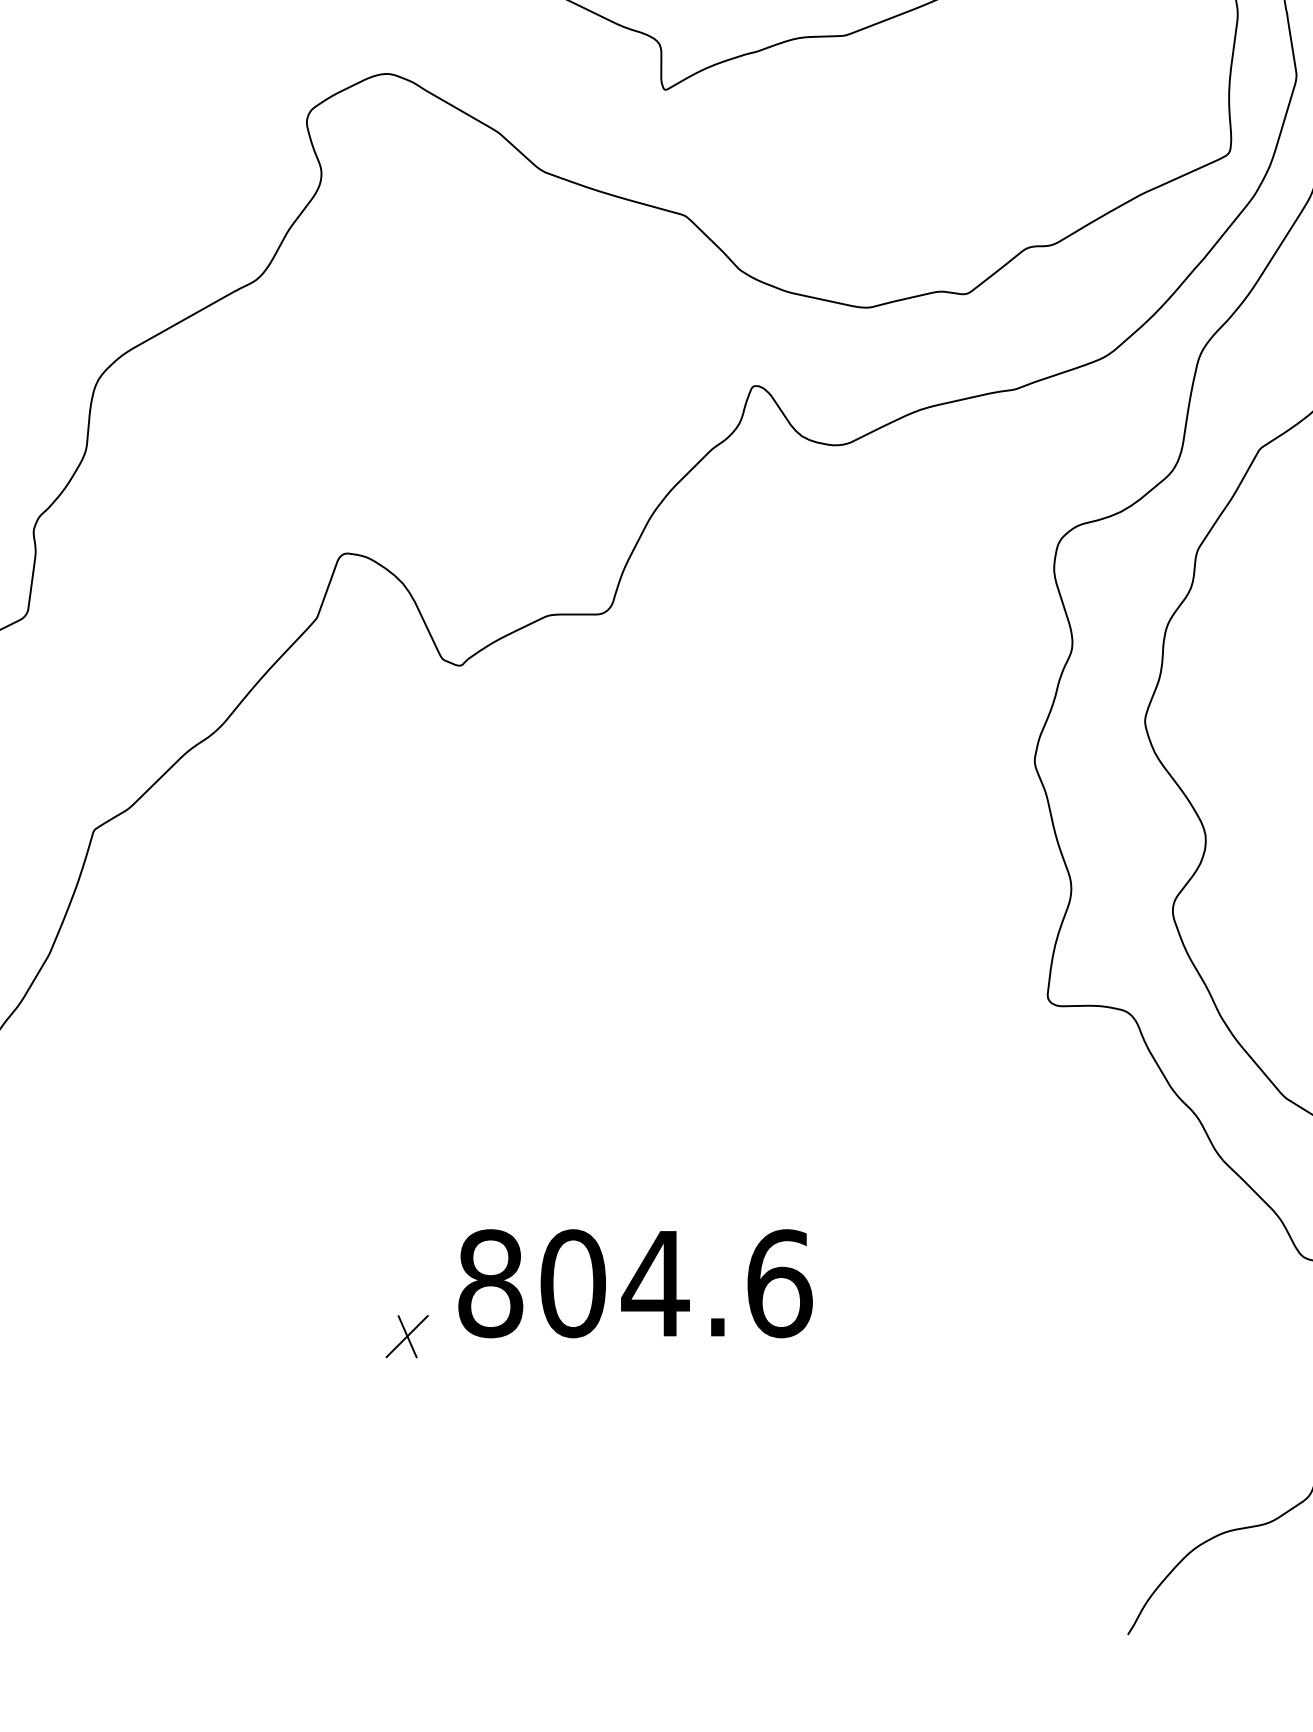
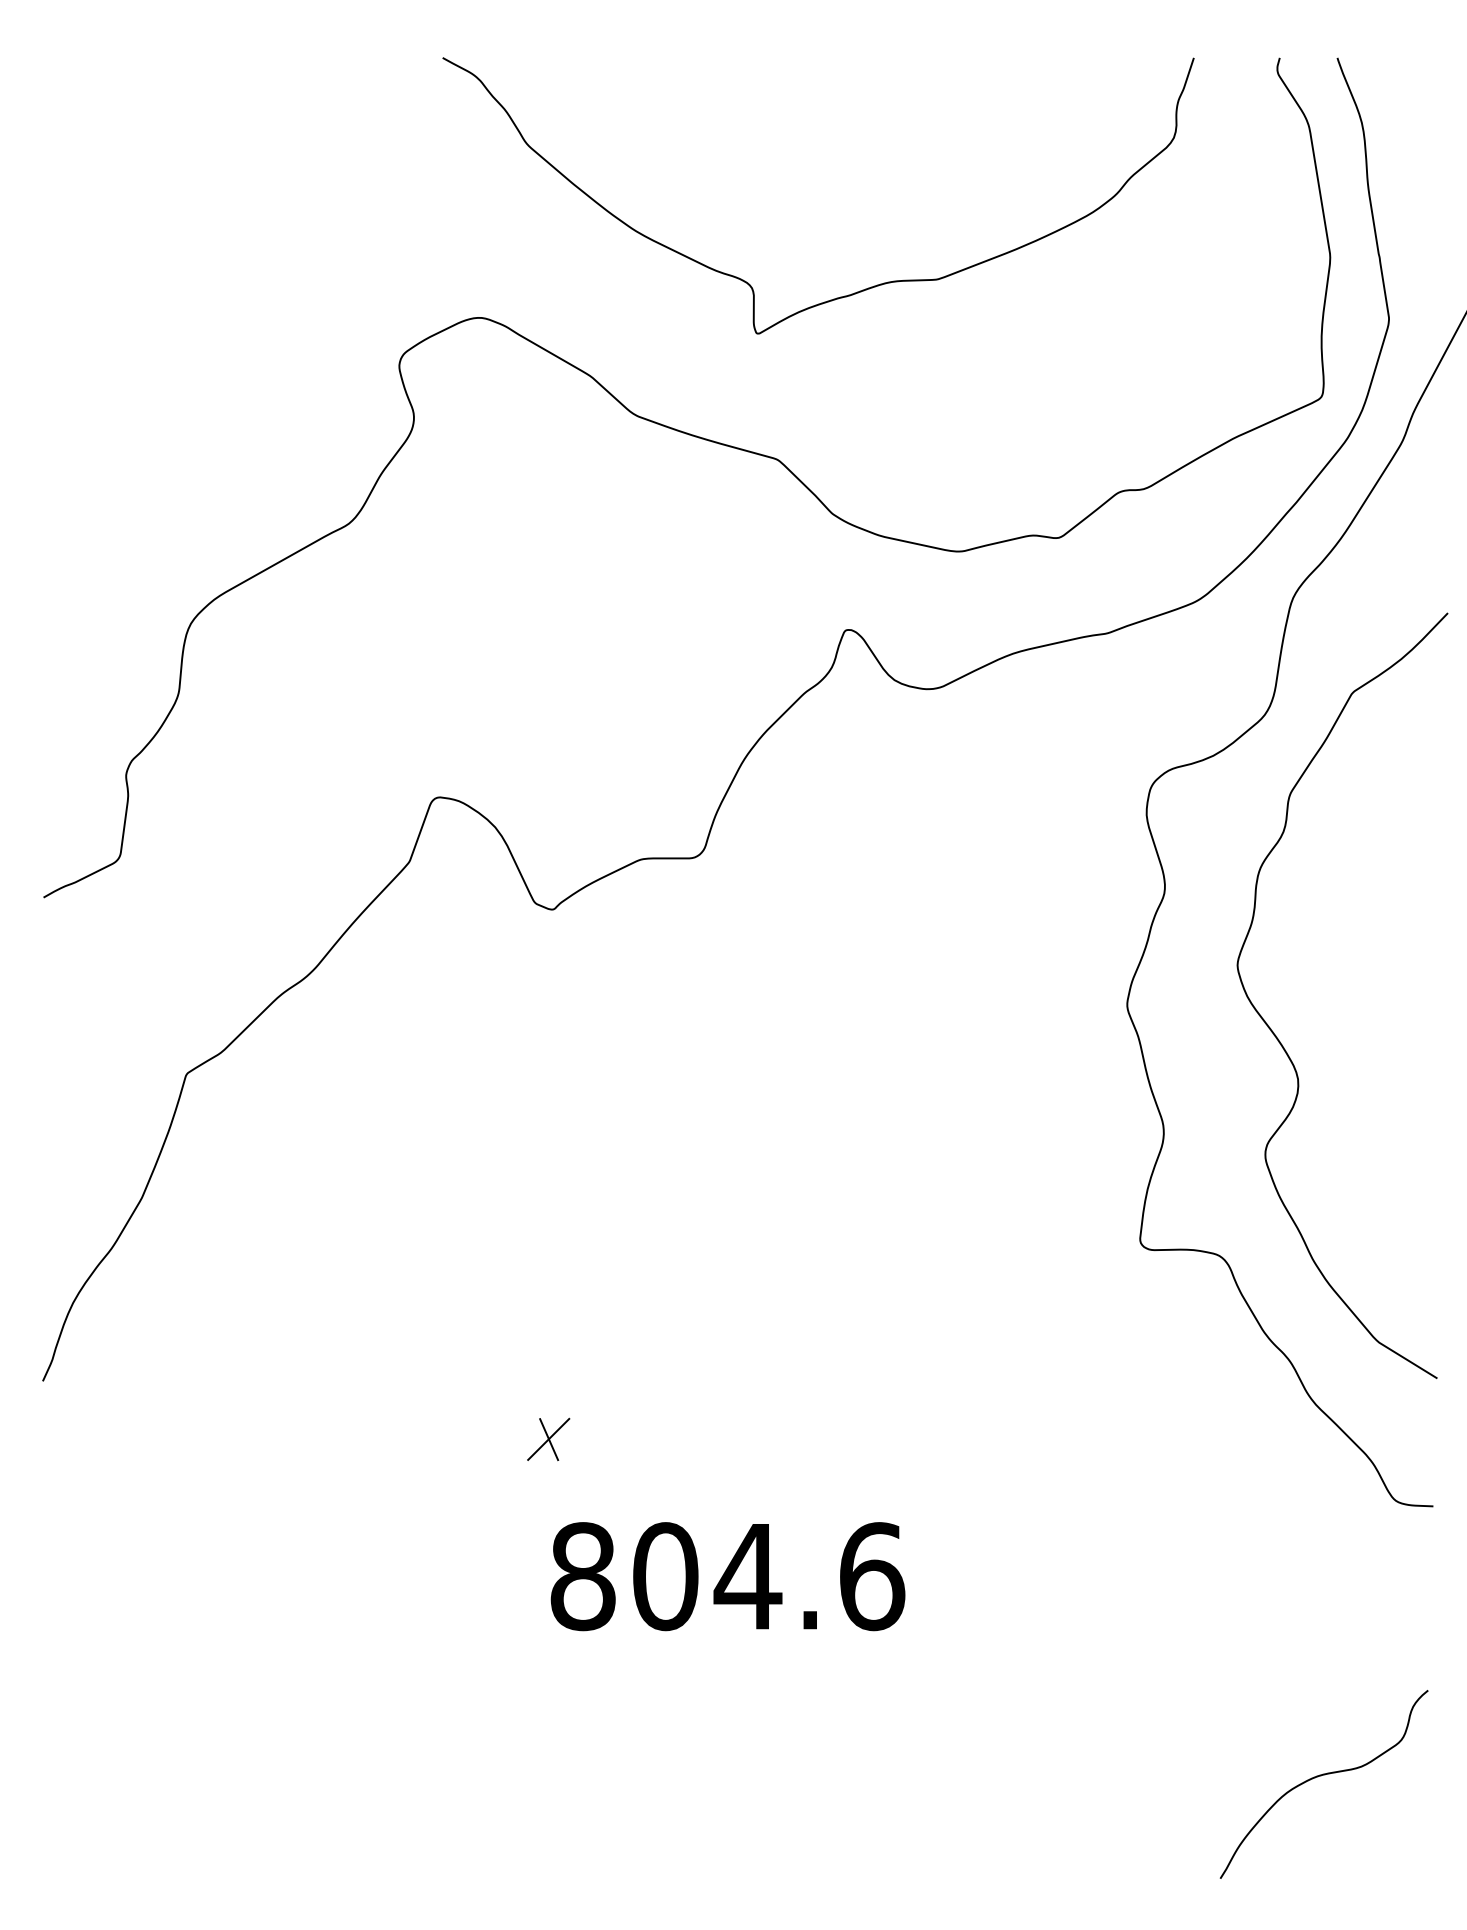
text: (635, 1283) -> (727, 1576), moved
part: (407, 1336) -> (548, 1439), moved

